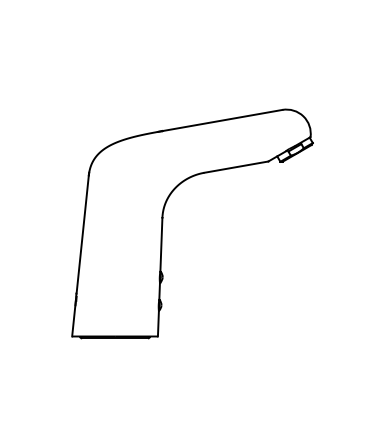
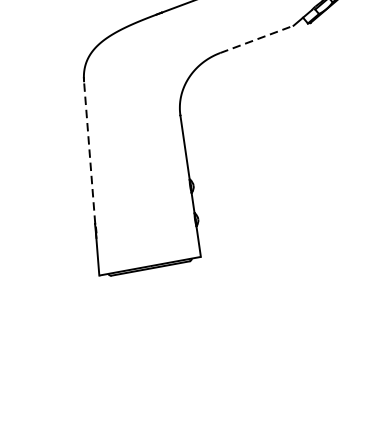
line: (236, 167) -> (257, 39), solid -> dashed
line: (82, 234) -> (89, 152), solid -> dashed

